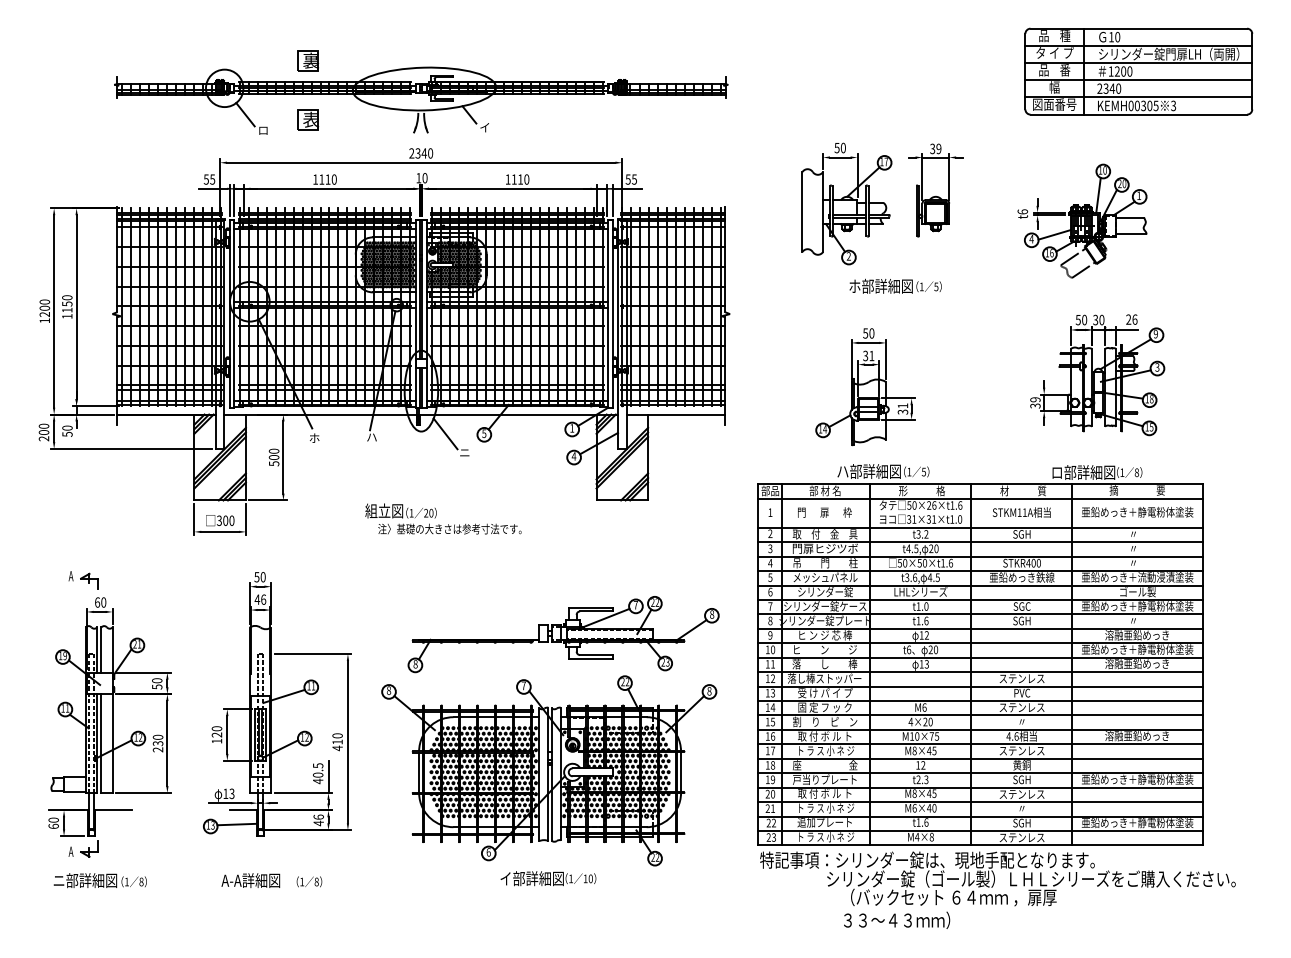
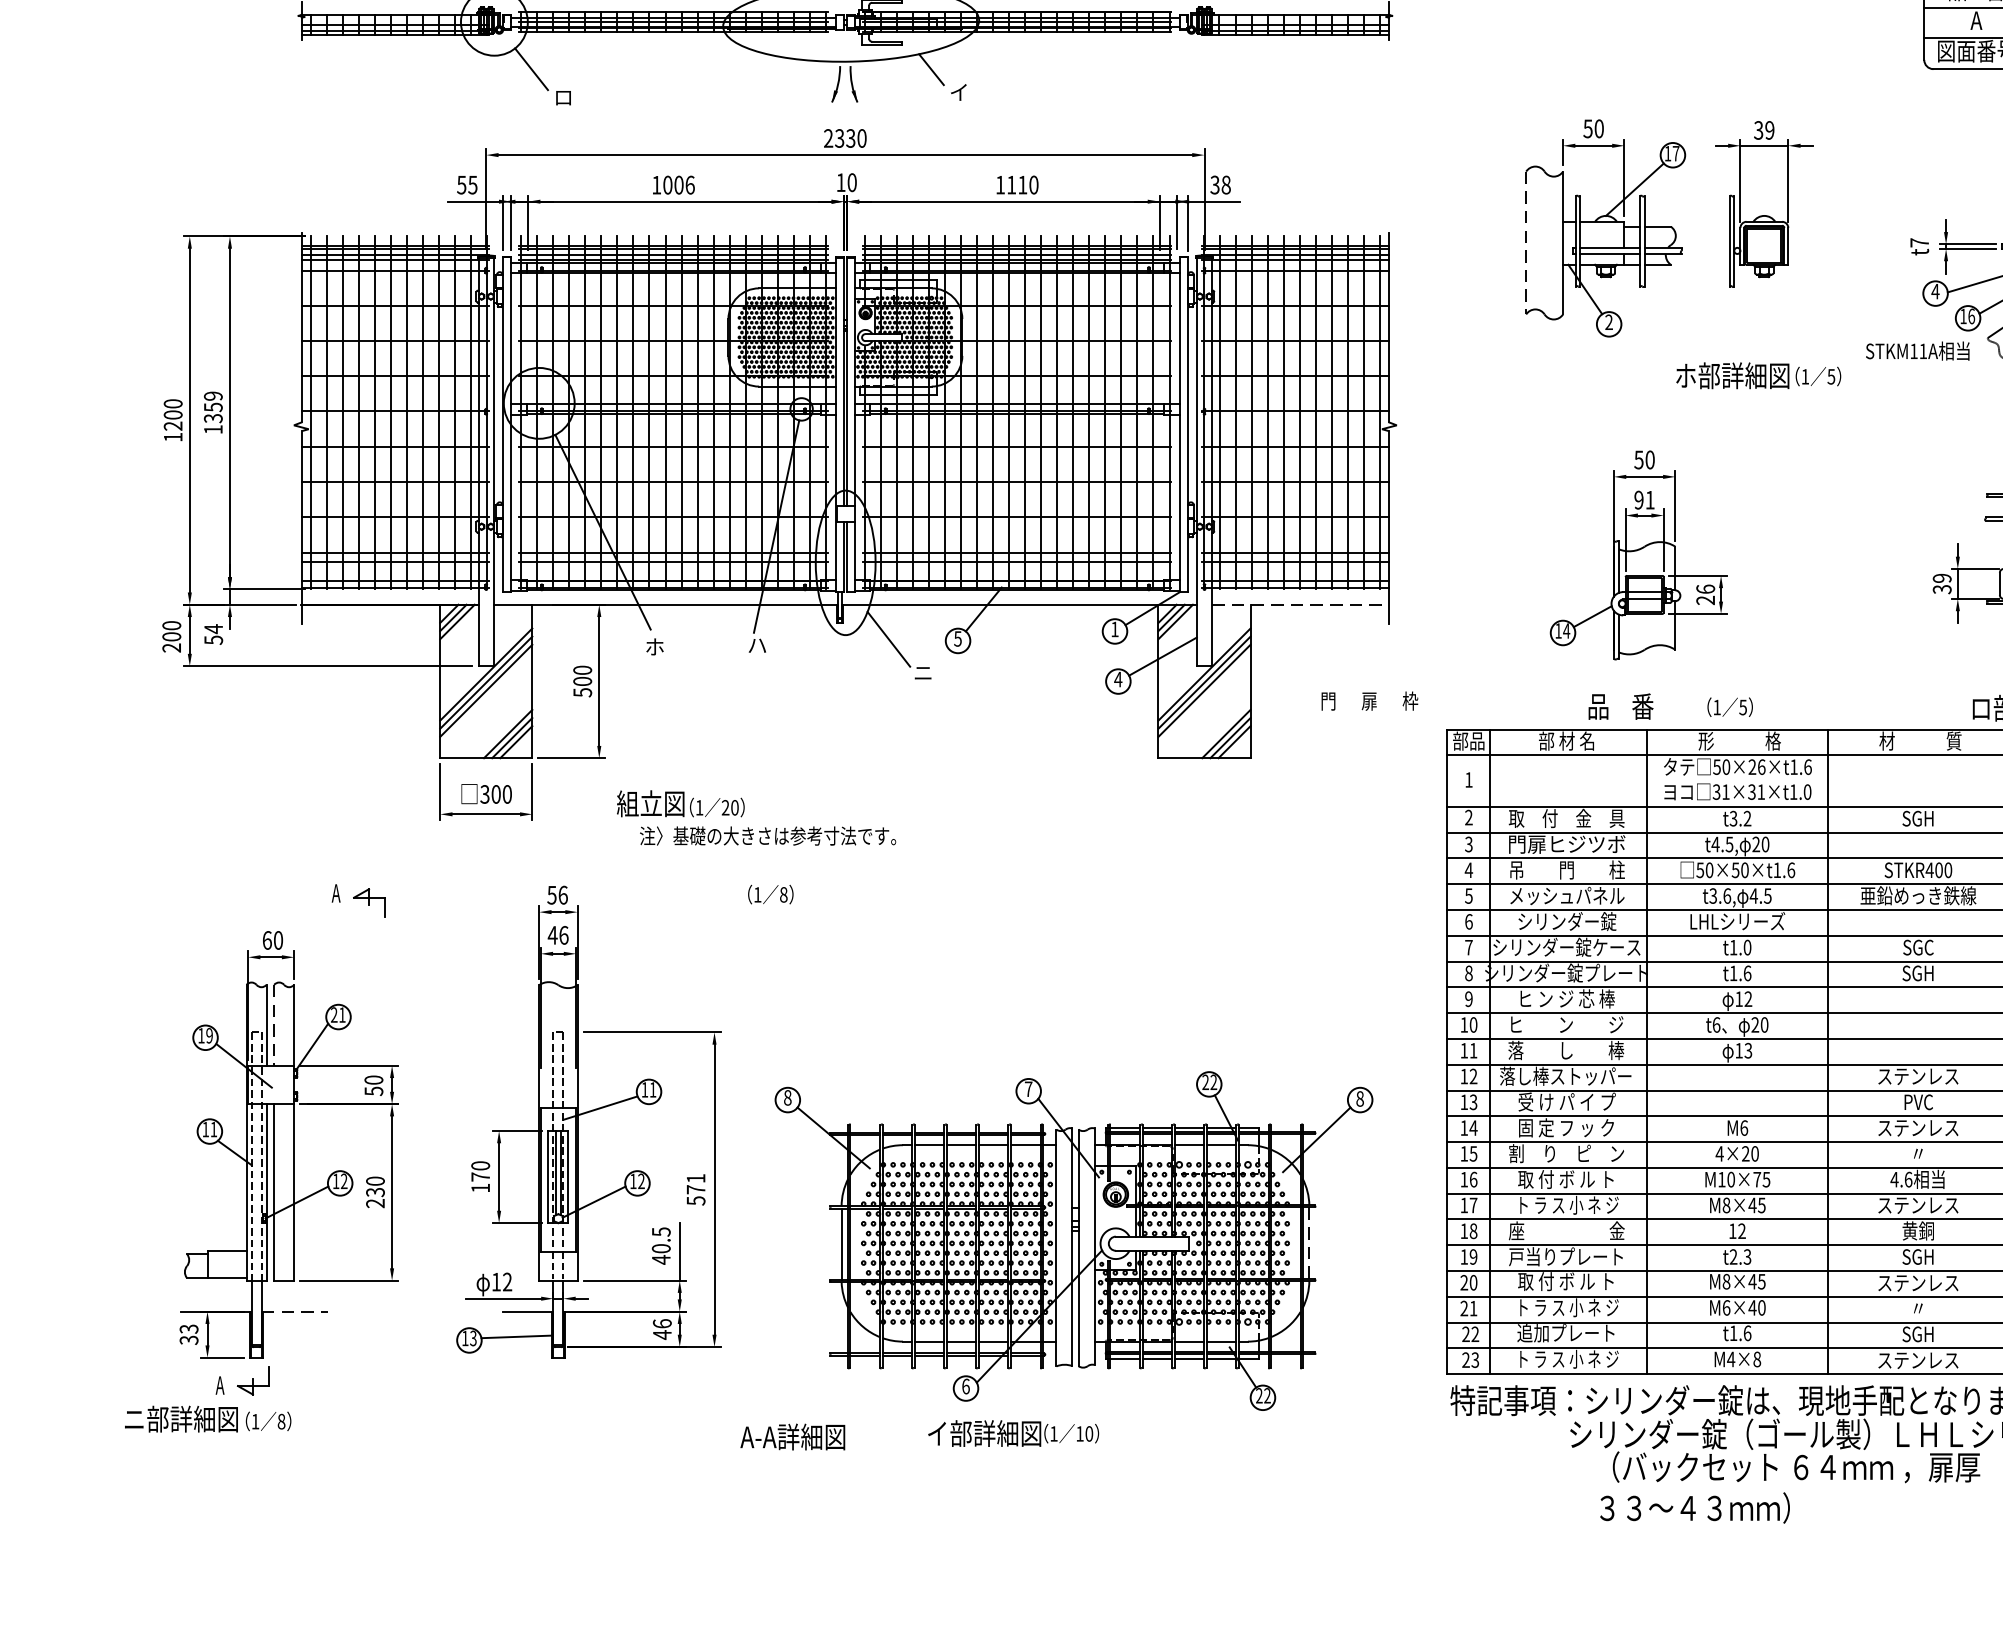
text: (1054, 87) -> (1976, 20), 幅 -> A
part: (308, 119) -> (644, 77), removed
text: (424, 153) -> (851, 138), 2340 -> 2330
text: (327, 179) -> (677, 184), 1110 -> 1006
text: (631, 179) -> (1220, 184), 55 -> 38
text: (1022, 211) -> (1919, 242), t6 -> t7
line: (802, 212) -> (1526, 243), solid -> dashed
text: (895, 285) -> (1758, 374), moved
text: (67, 303) -> (213, 406), 1150 -> 1359
text: (865, 356) -> (1638, 501), 31 -> 91
text: (902, 408) -> (1704, 593), 31 -> 26
line: (676, 414) -> (1301, 604), solid -> dashed
text: (67, 427) -> (213, 627), 50 -> 54
text: (868, 471) -> (1644, 706), ハ部詳細図 -> 品    番
text: (824, 512) -> (1369, 701), moved
text: (1021, 512) -> (1917, 351), moved
text: (443, 518) -> (756, 817), moved
text: (262, 577) -> (561, 895), 50 -> 56
part: (83, 580) -> (358, 901), moved
part: (563, 634) -> (1099, 997), removed
line: (101, 650) -> (274, 1026), solid -> dashed
text: (216, 734) -> (479, 1176), 120 -> 170
text: (337, 742) -> (695, 1190), 410 -> 571
line: (681, 771) -> (1310, 1242), solid -> dashed
text: (231, 794) -> (506, 1283), 13 -> 12
line: (113, 810) -> (295, 1311), solid -> dashed
text: (53, 822) -> (188, 1333), 60 -> 33
text: (548, 878) -> (1013, 1433), moved
text: (99, 880) -> (206, 1418), moved
text: (250, 880) -> (792, 1436), moved
text: (309, 881) -> (770, 893), moved

